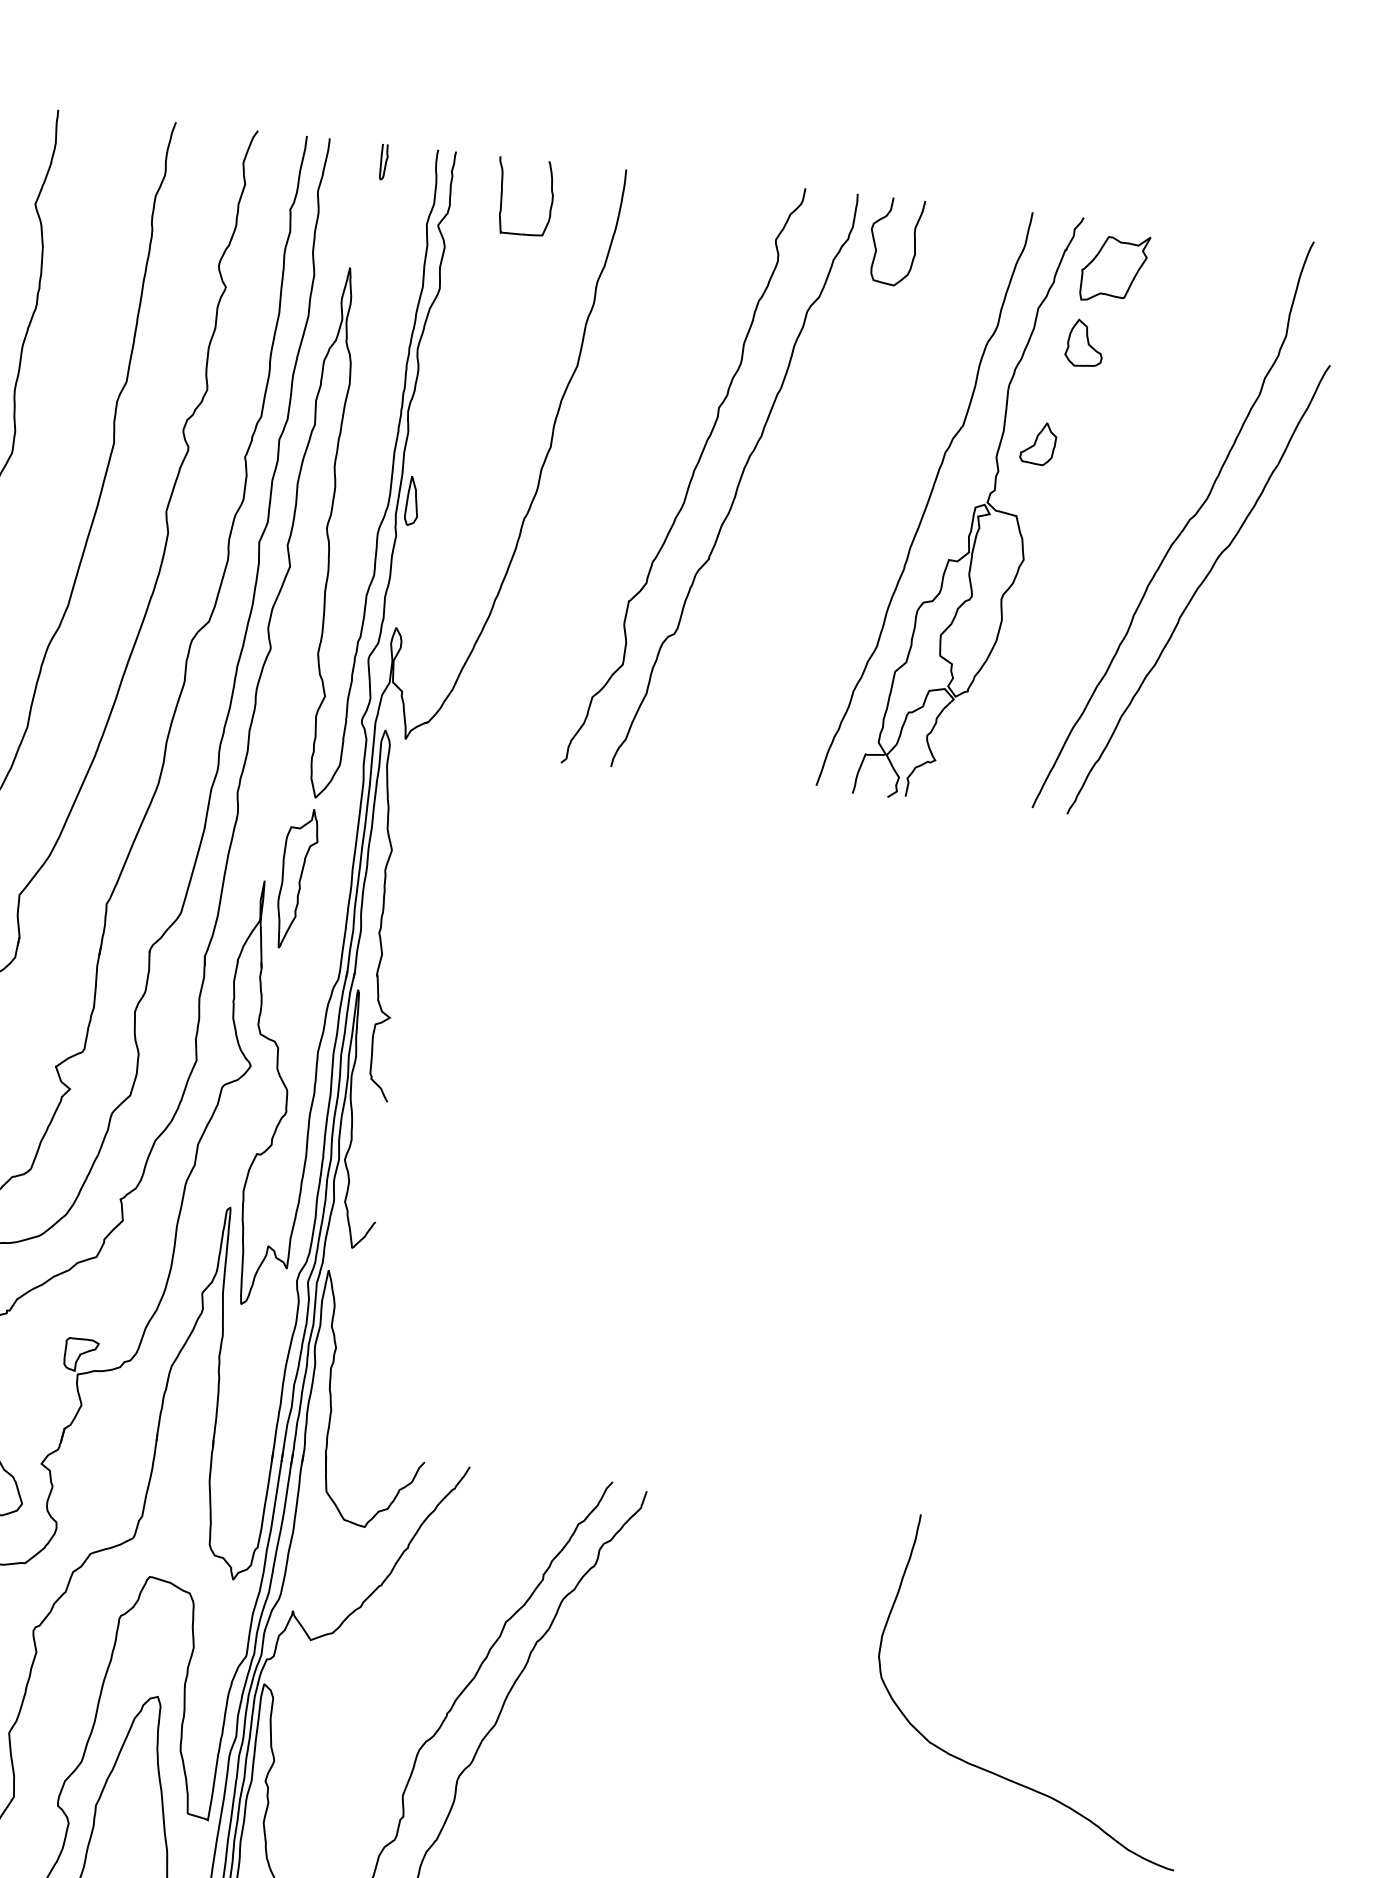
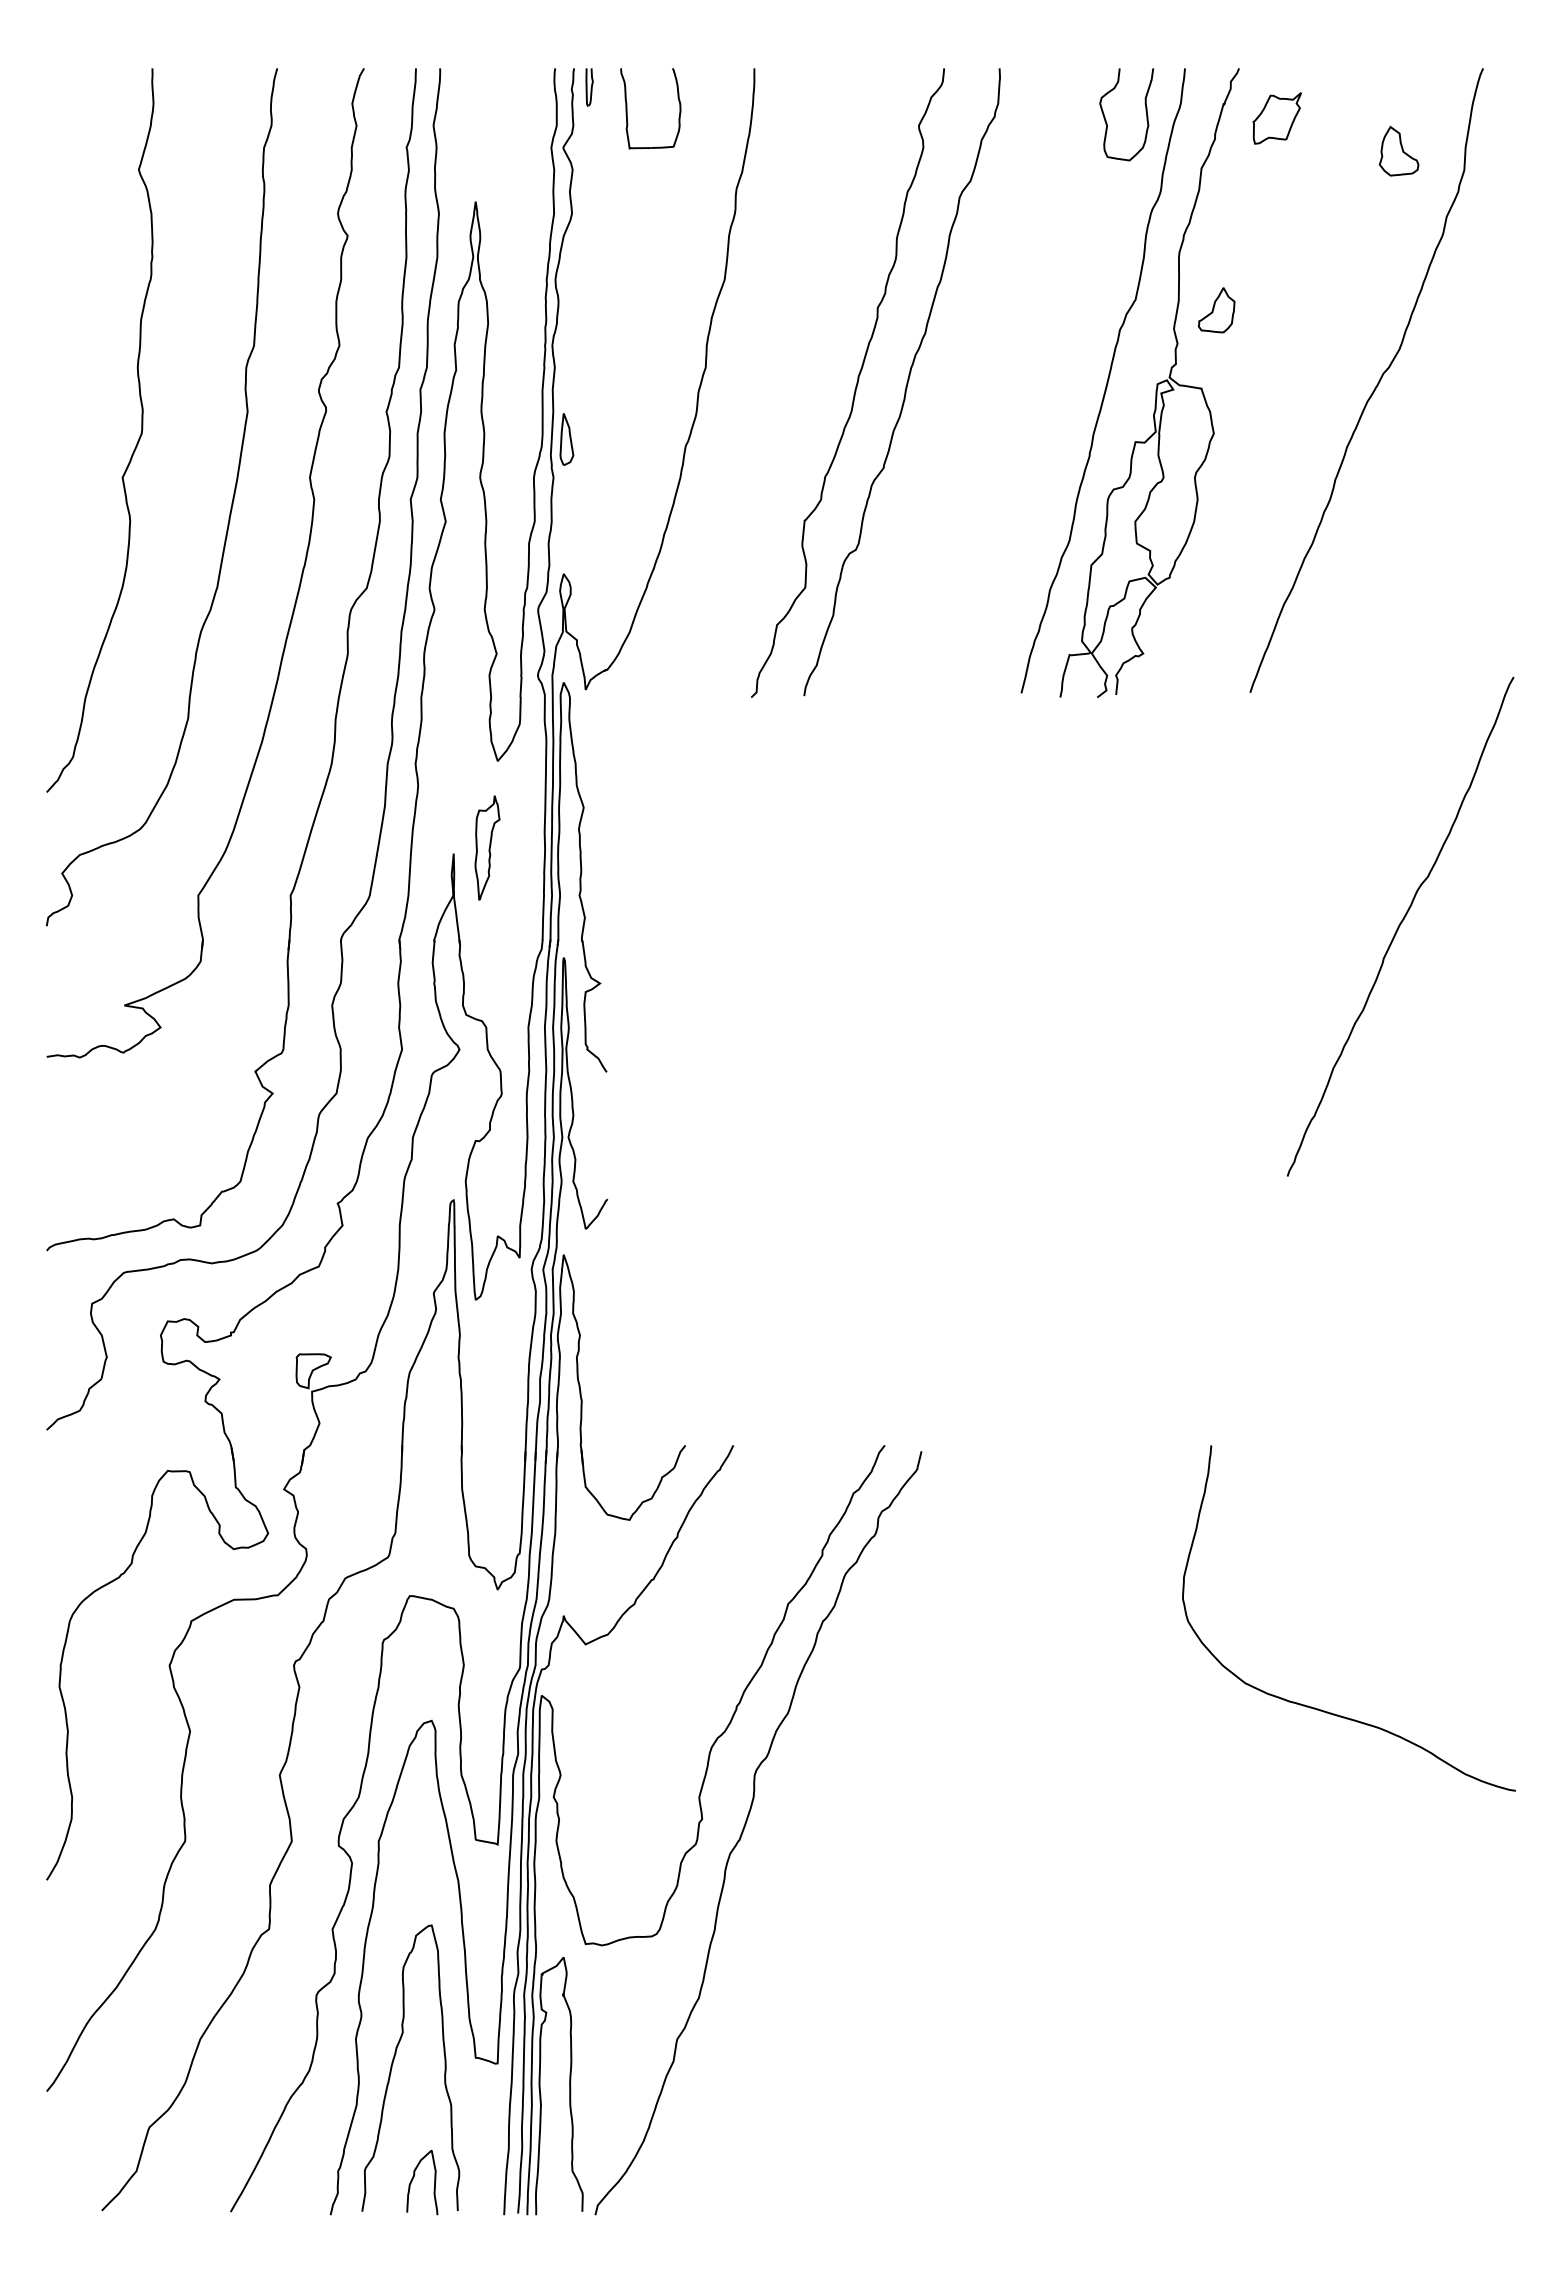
curve: (384, 162) -> (590, 87), moved
curve: (913, 240) -> (1145, 111), moved
part: (1115, 268) -> (1277, 118), size x0.7
part: (1084, 342) -> (1398, 150), moved
curve: (1198, 588) -> (1400, 925), moved
part: (297, 878) -> (487, 847), size x0.7

